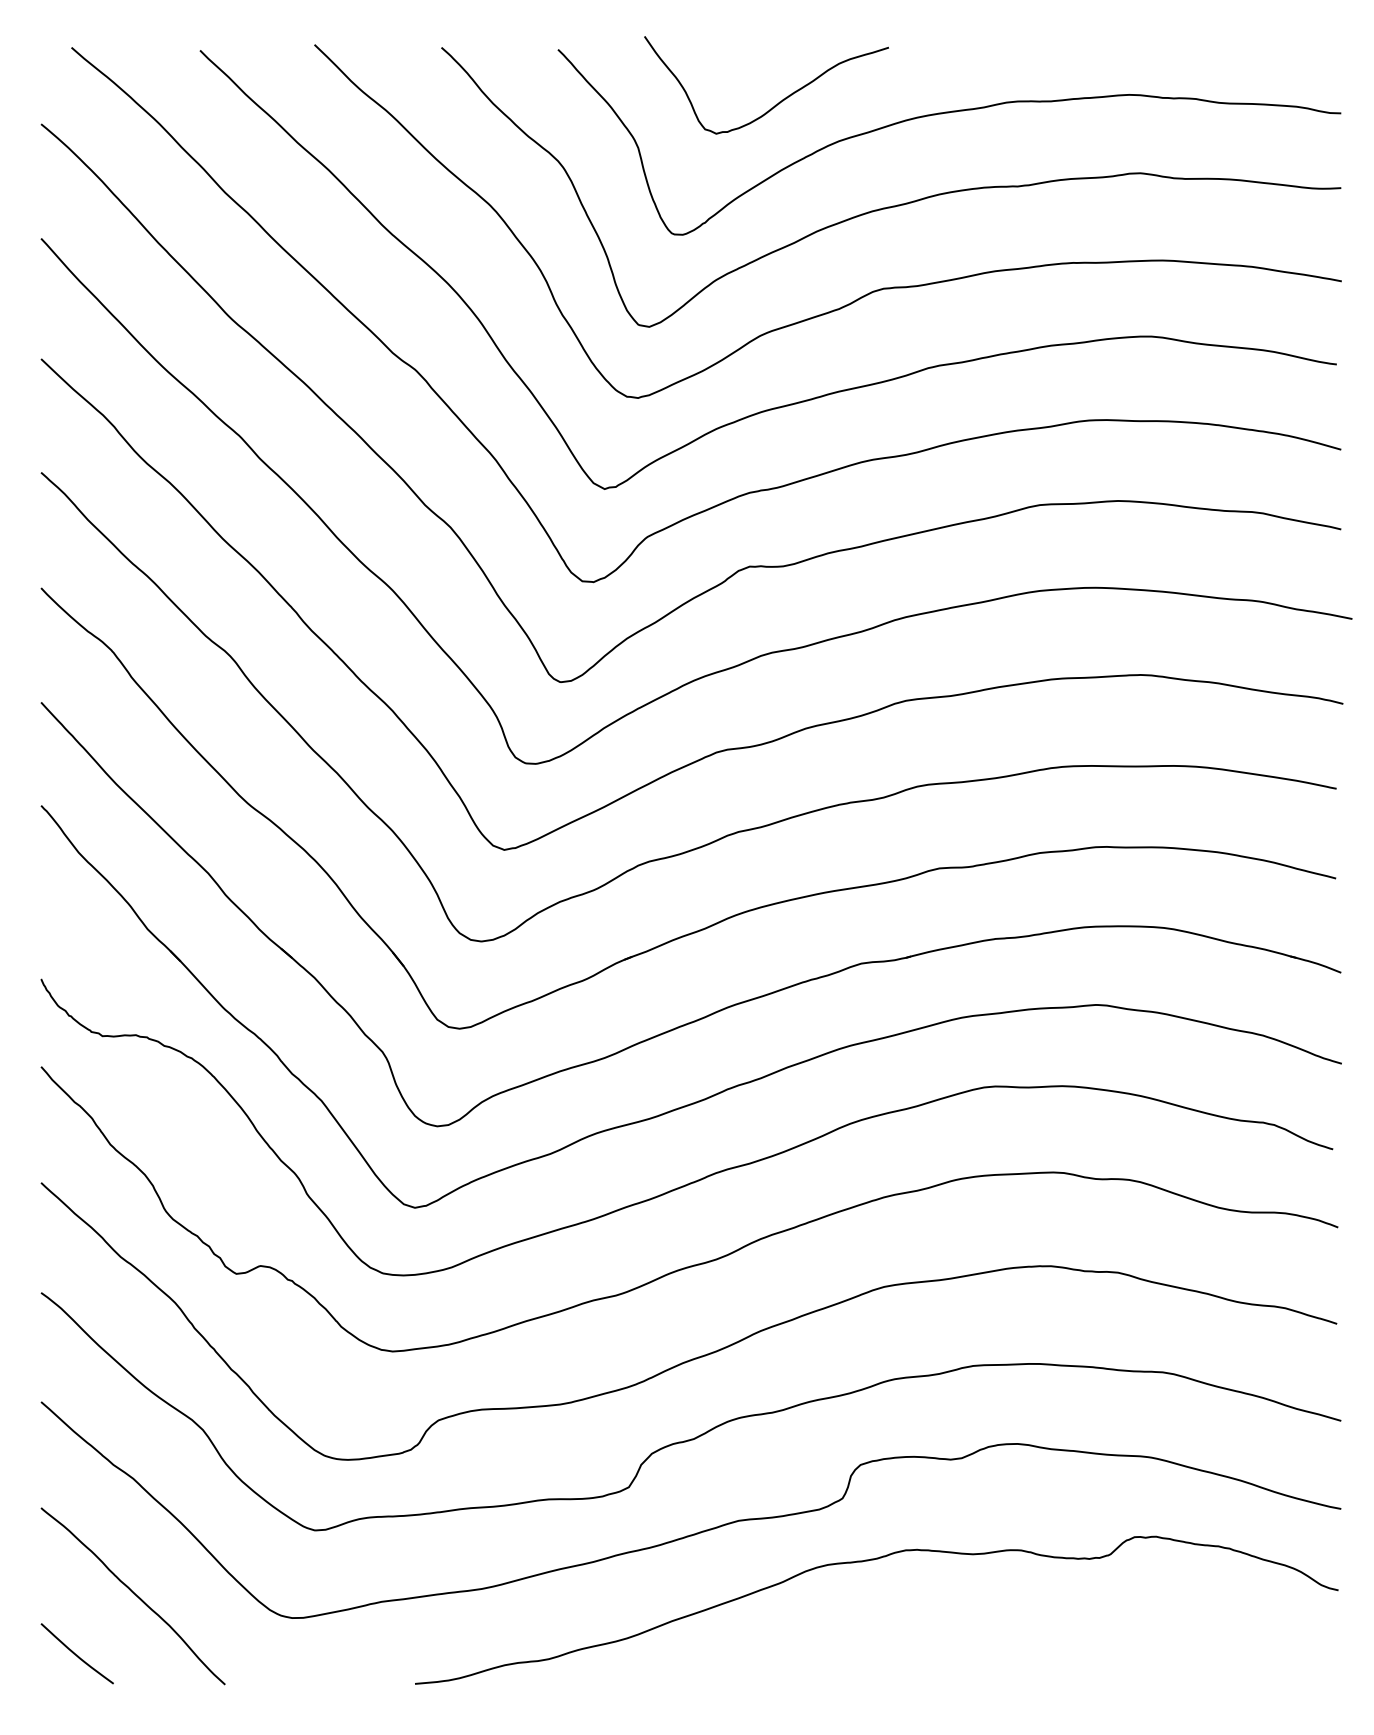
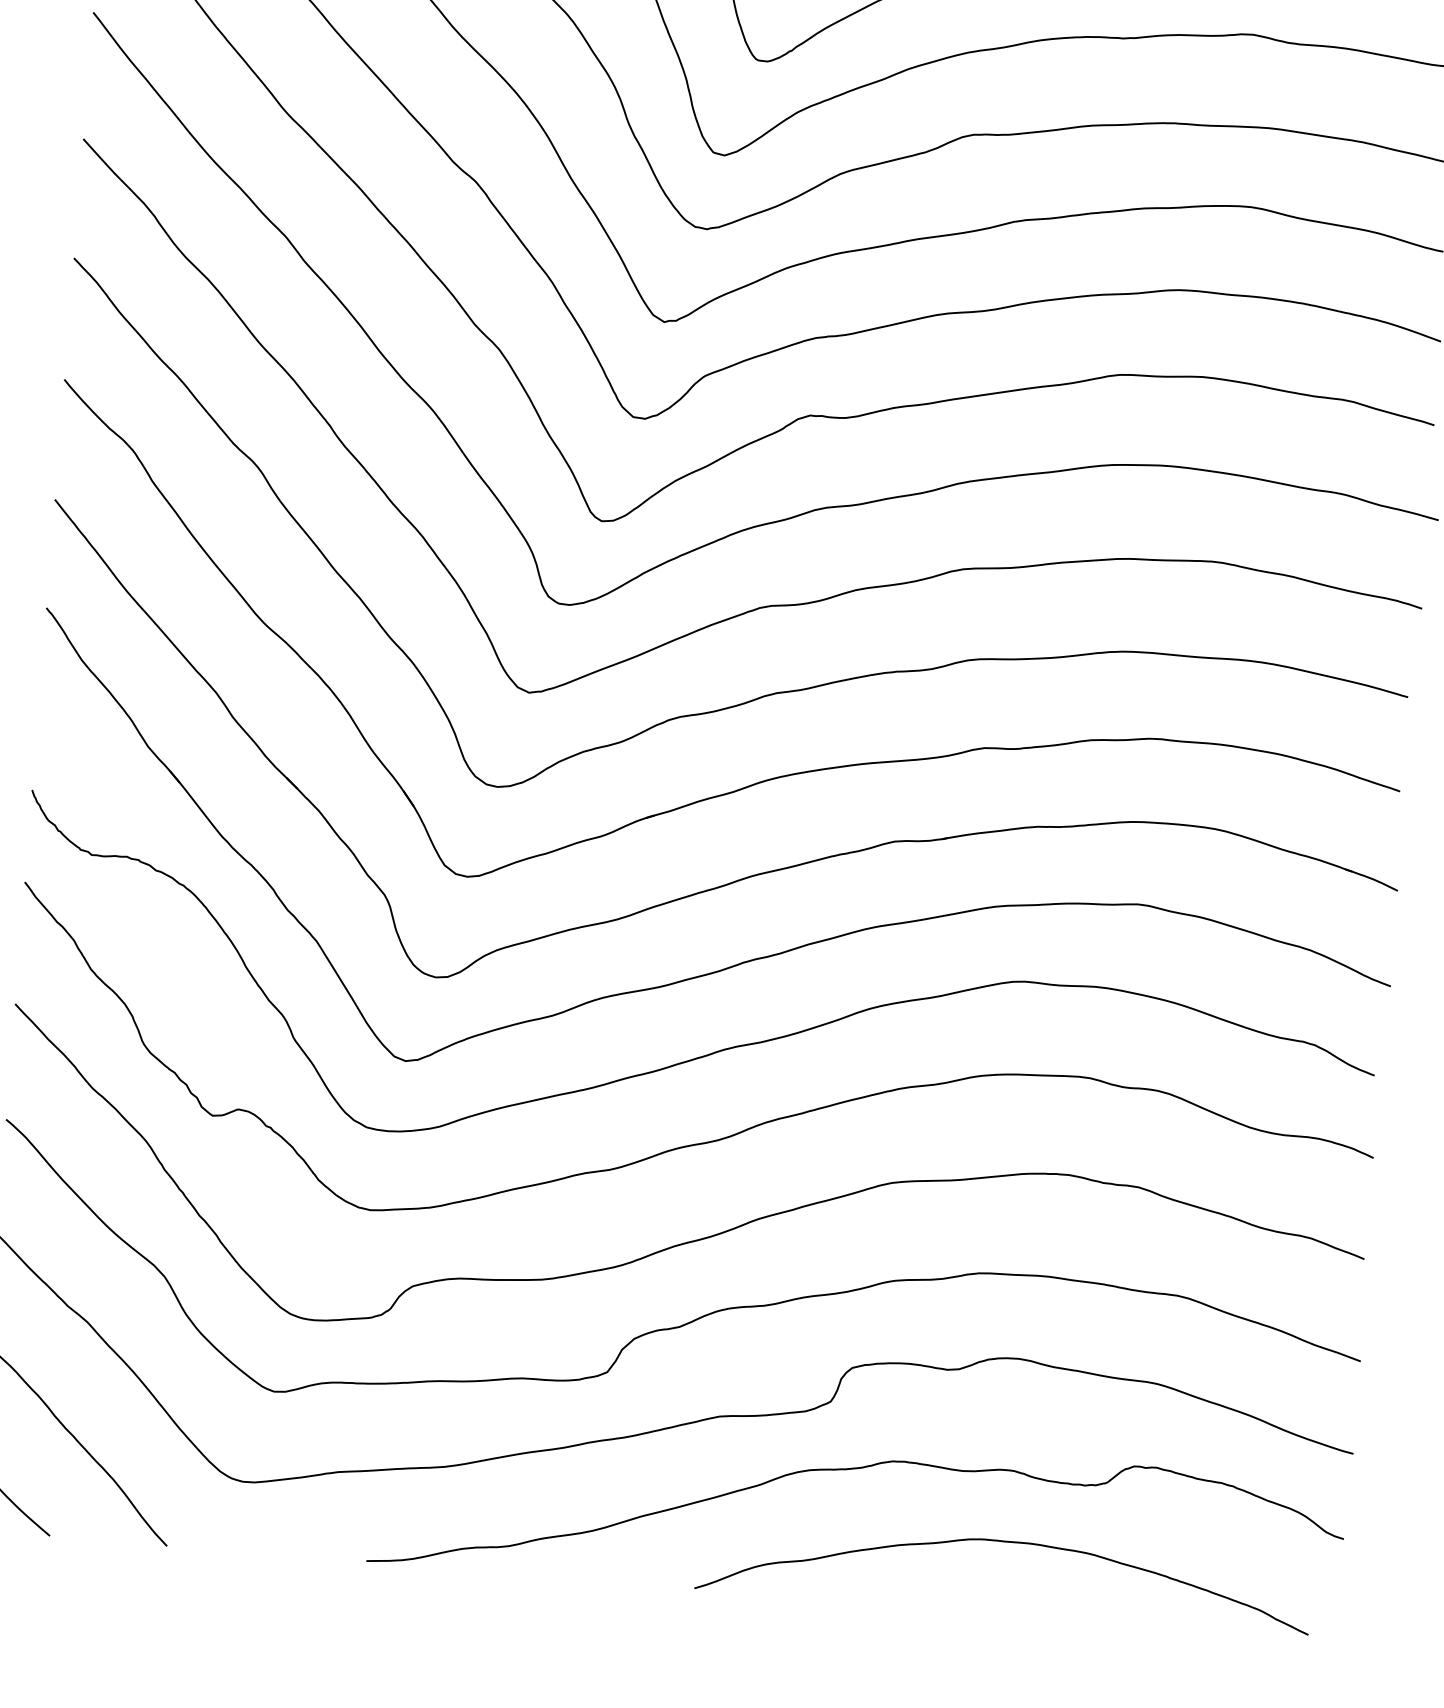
curve: (1019, 1618) -> (1006, 1542), added

